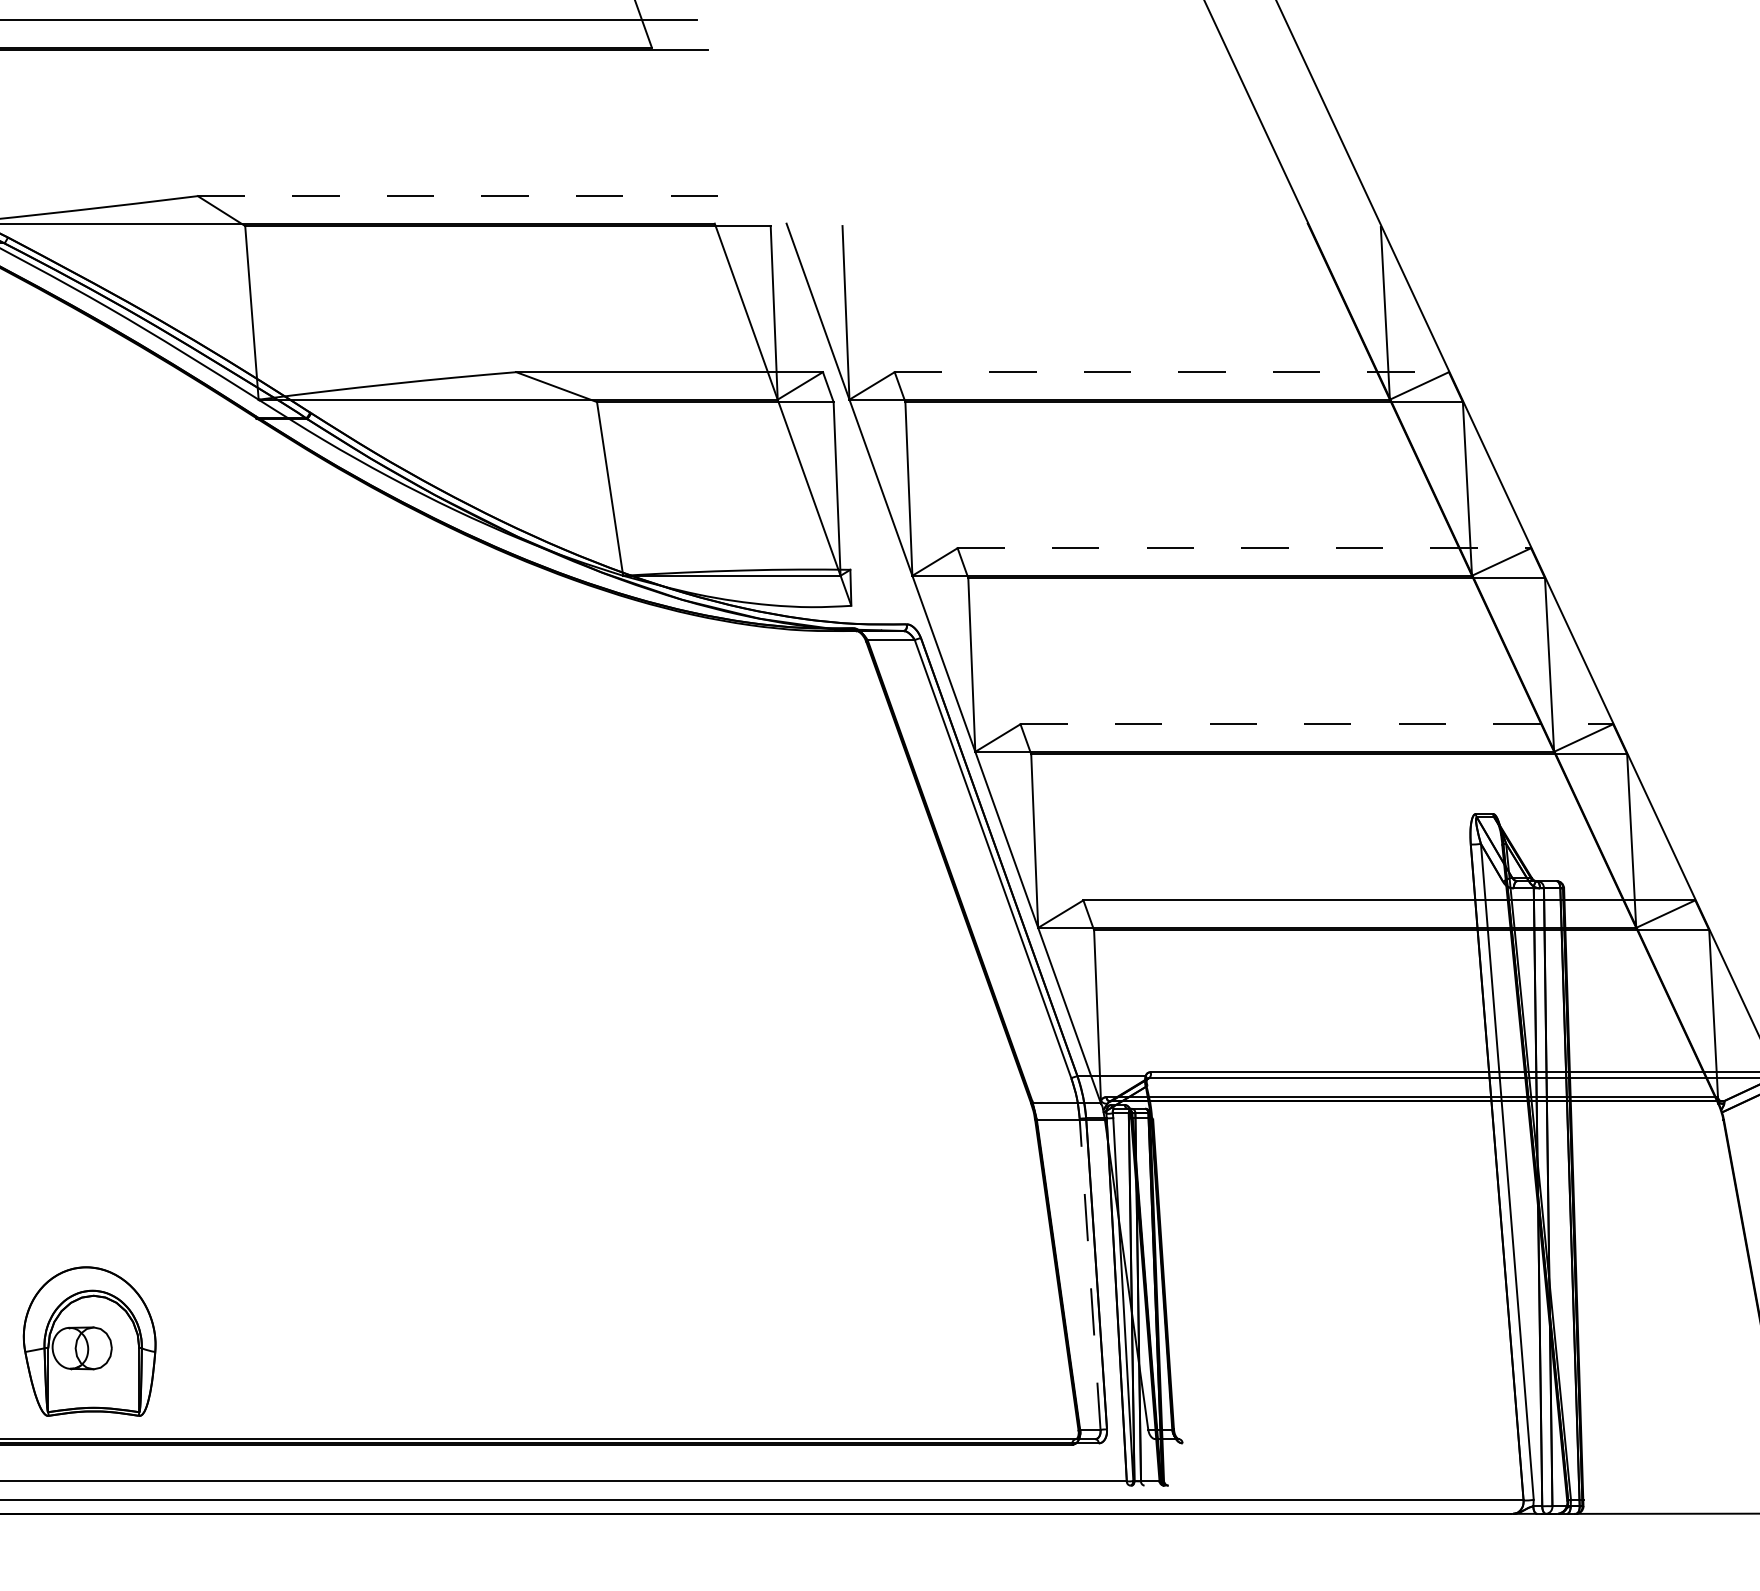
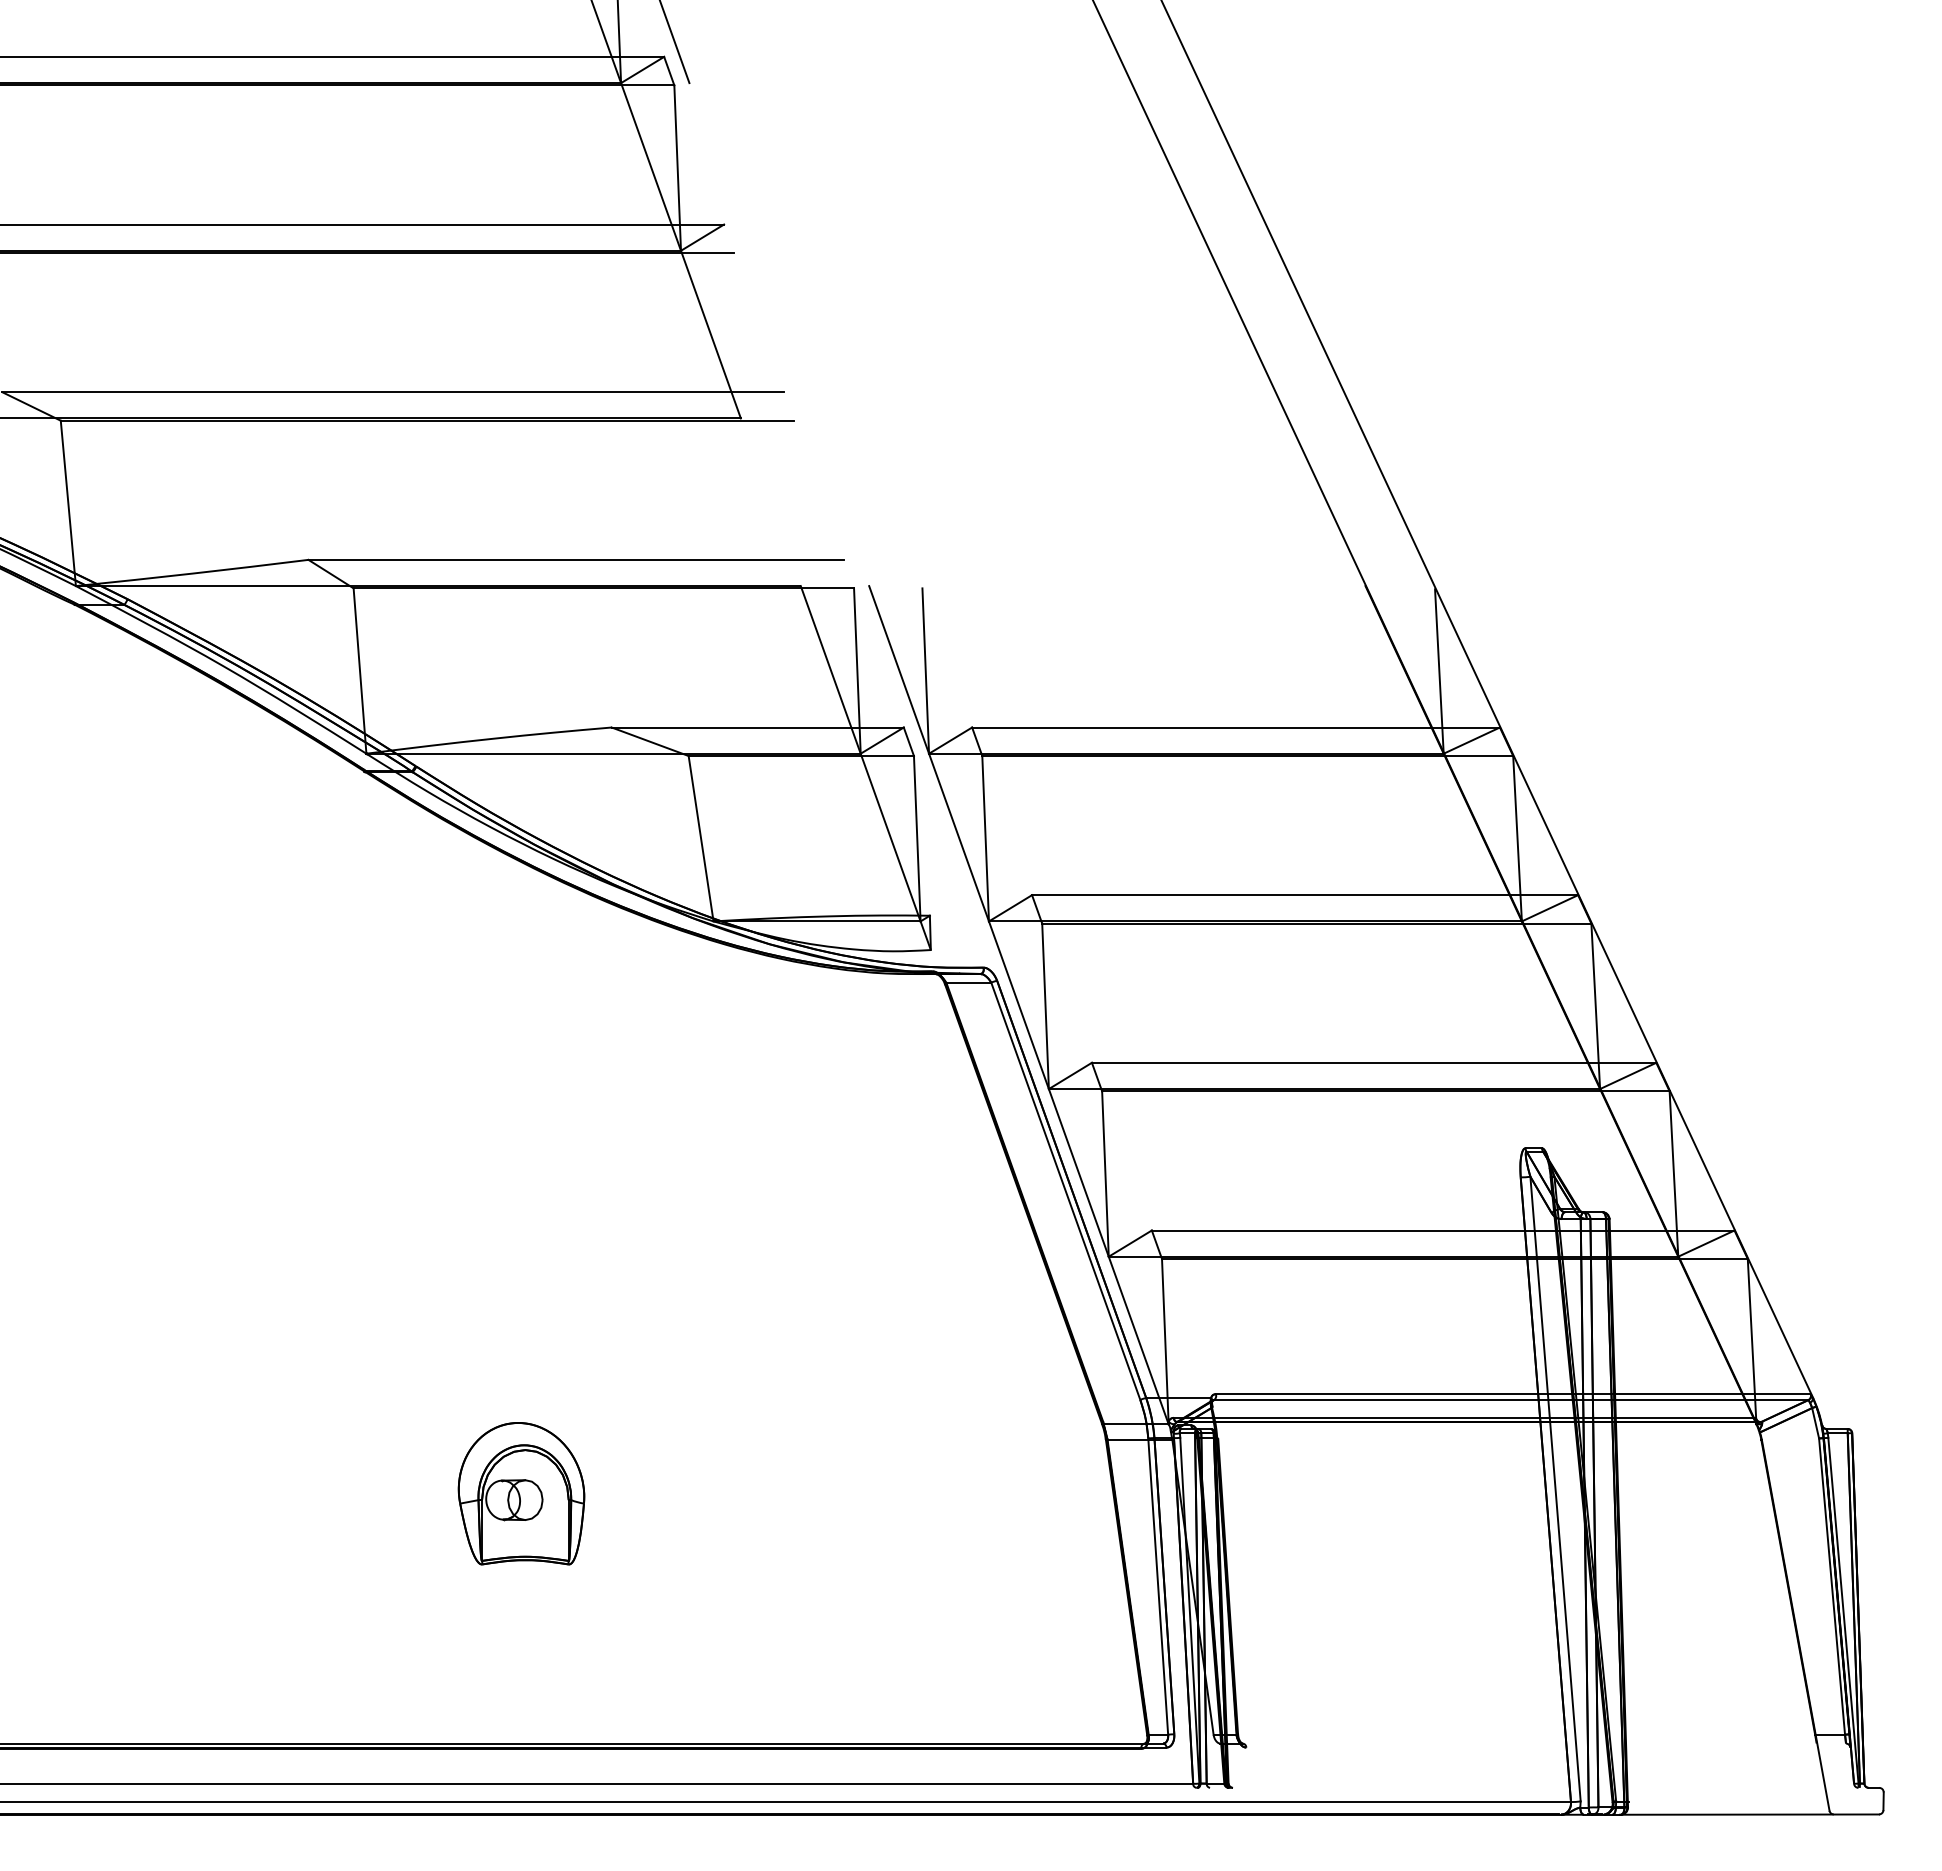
line: (479, 195) -> (576, 559), dashed -> solid
line: (1172, 372) -> (1236, 727), dashed -> solid
line: (1244, 548) -> (1305, 895), dashed -> solid
line: (1317, 723) -> (1374, 1062), dashed -> solid
line: (1090, 1274) -> (1158, 1586), dashed -> solid
part: (89, 1341) -> (521, 1493), moved

